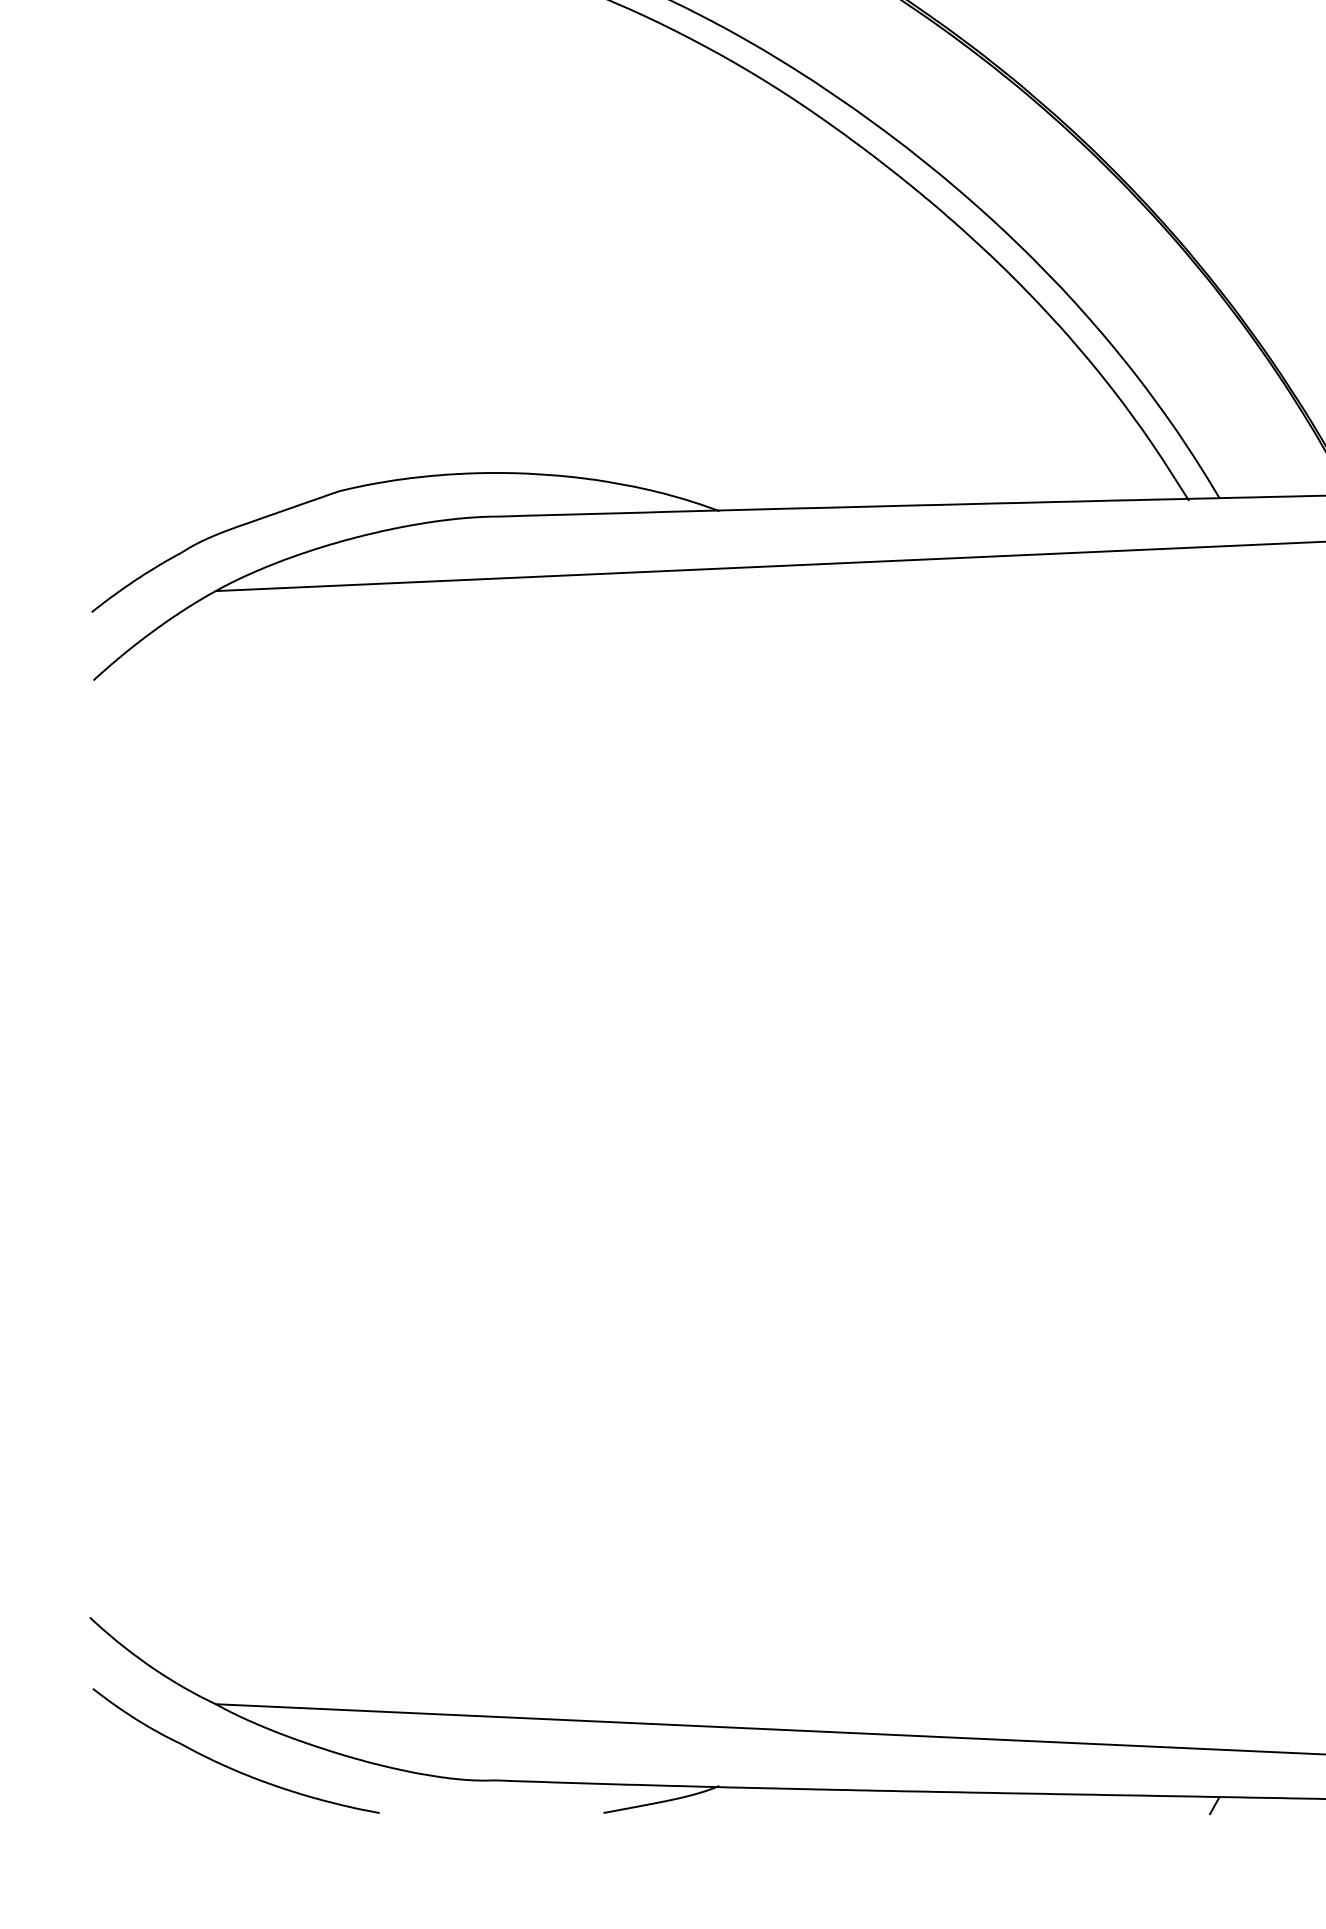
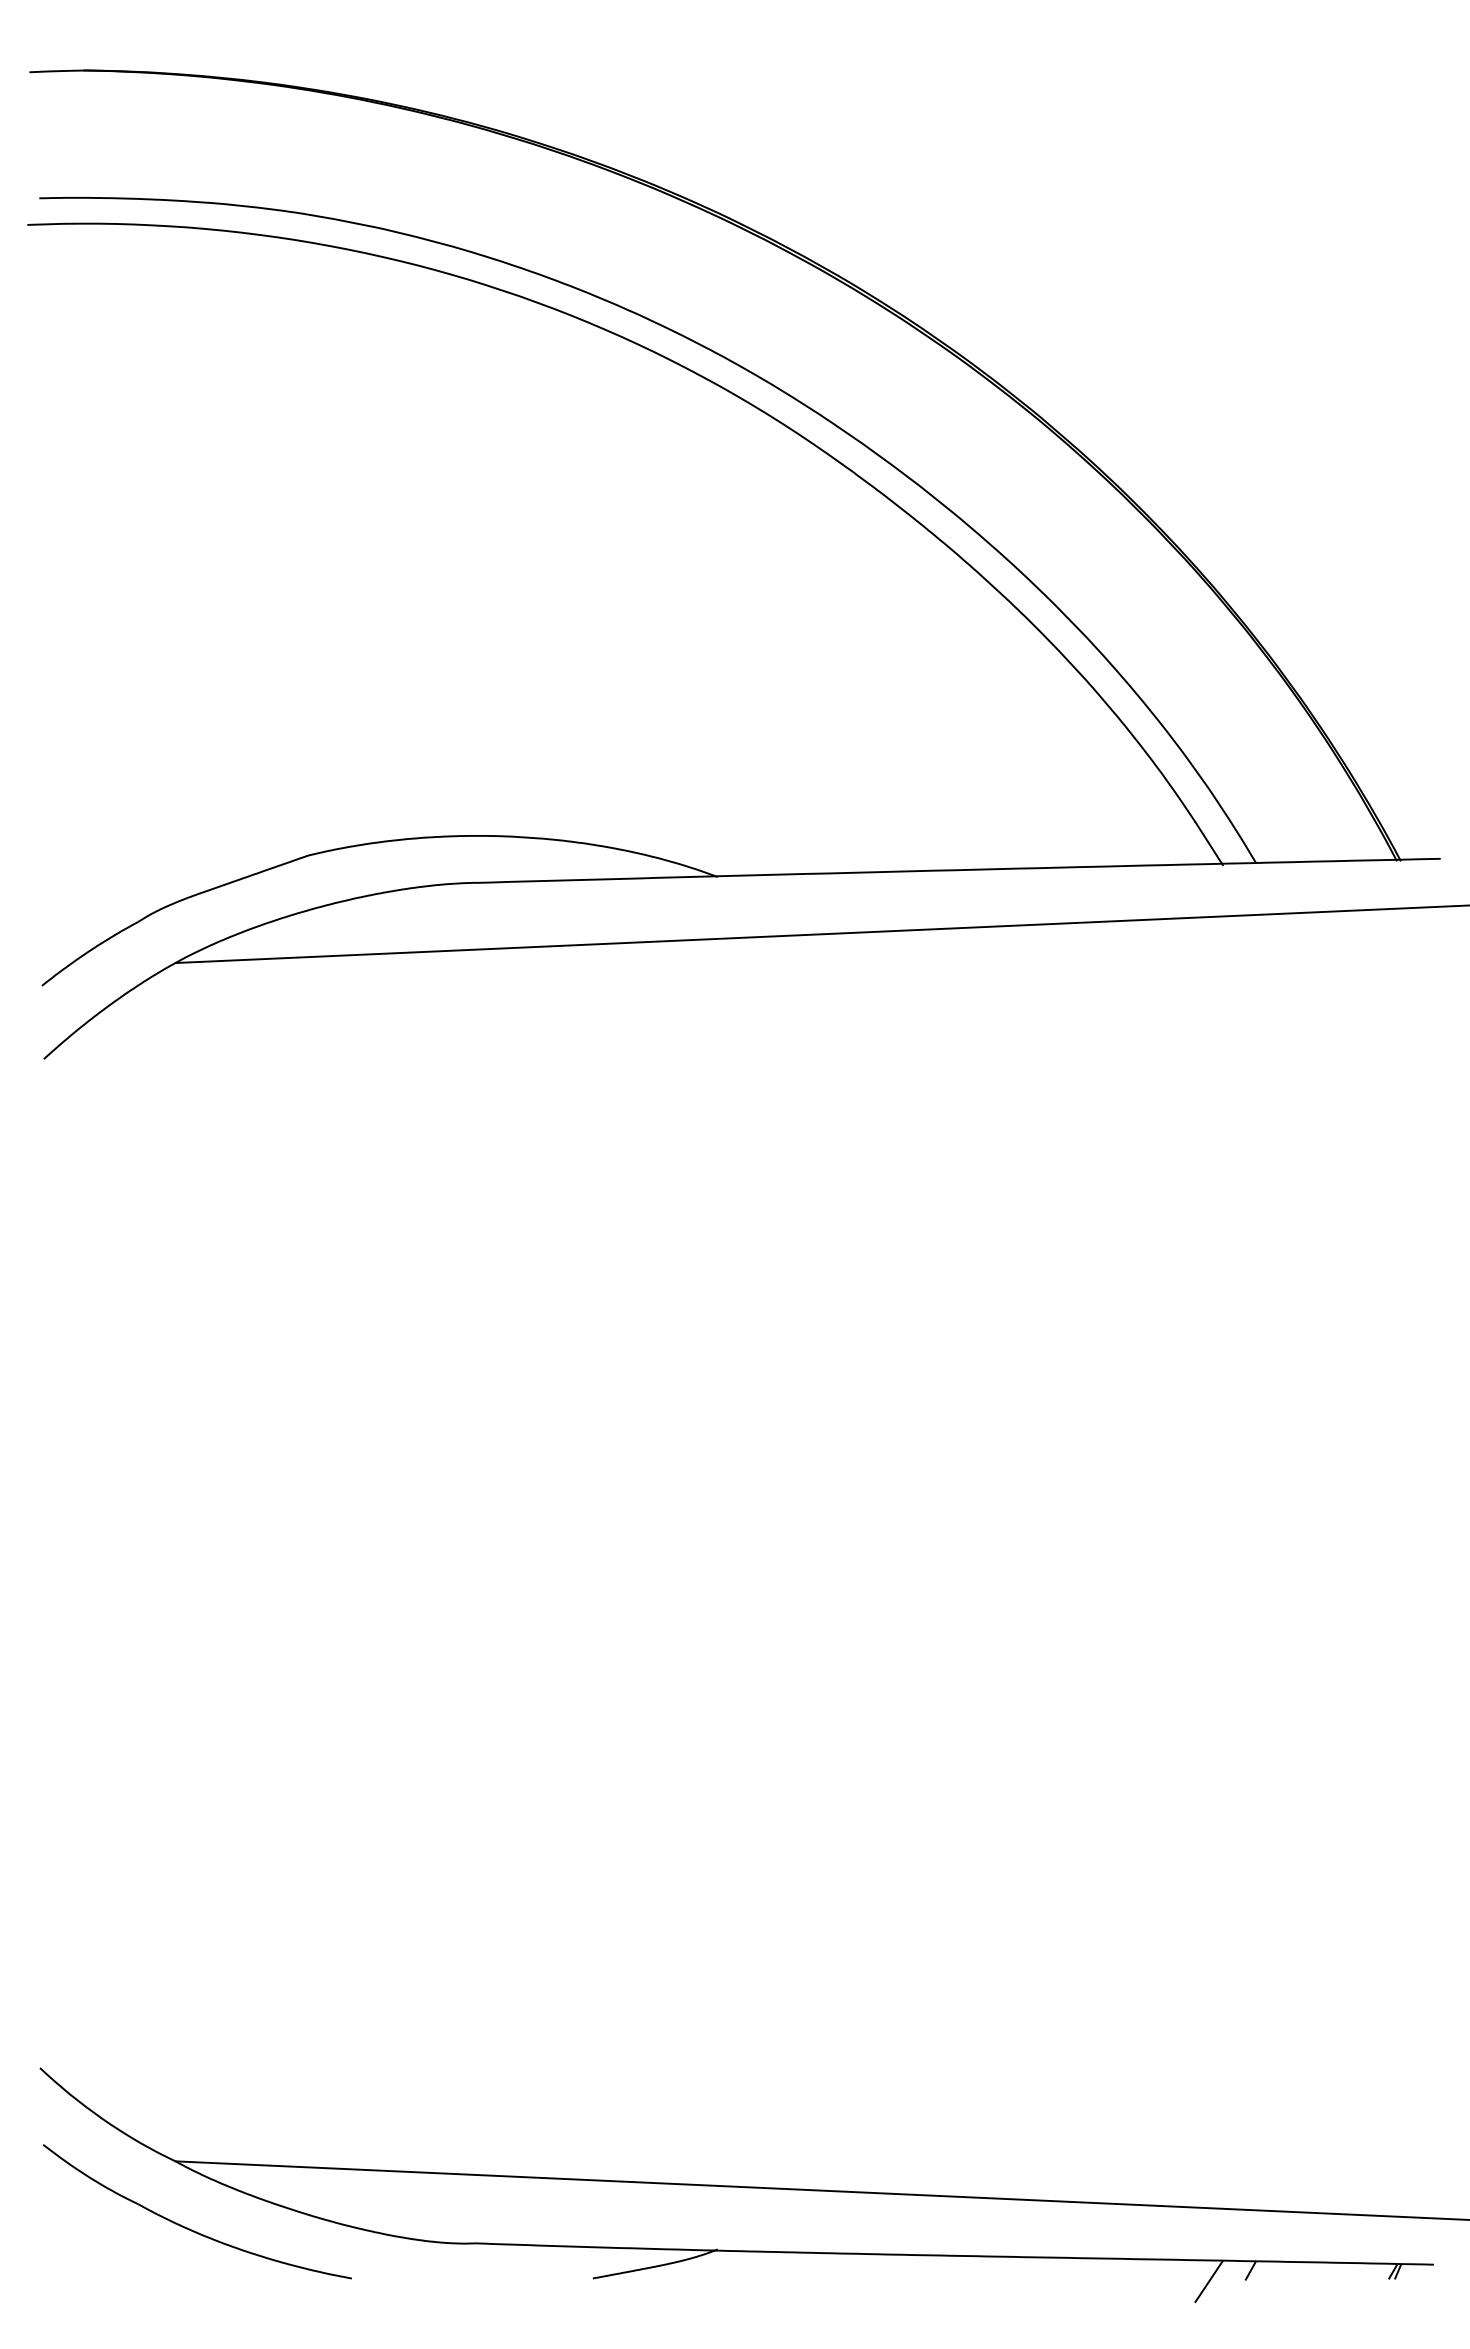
line: (1175, 1815) -> (1208, 2281), added

